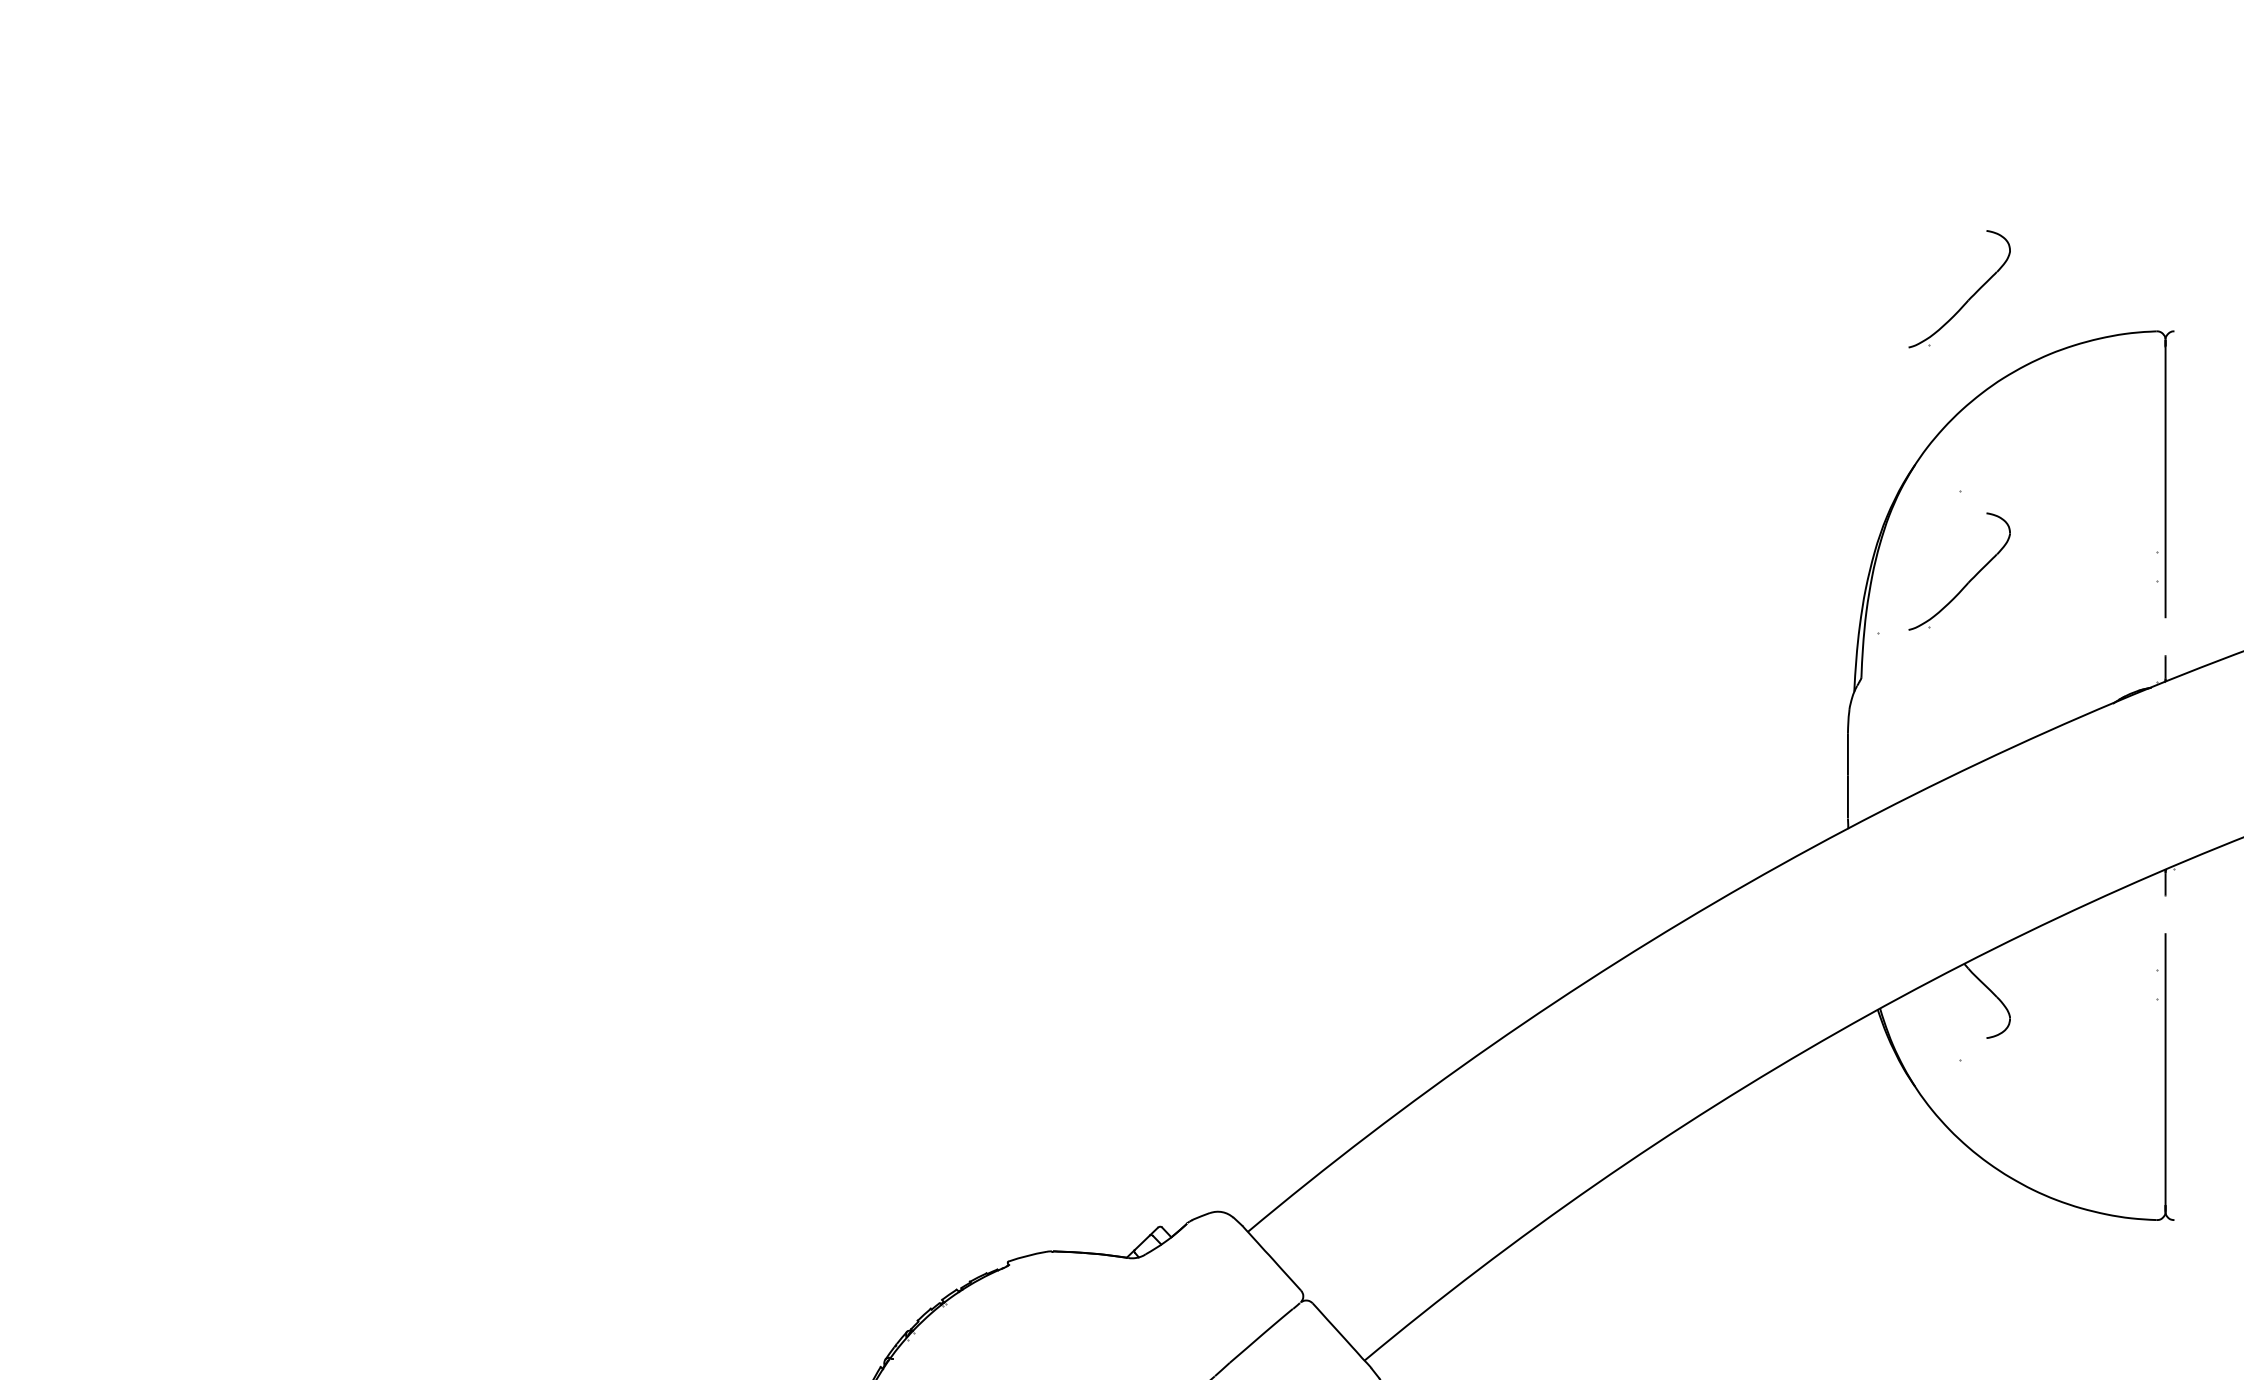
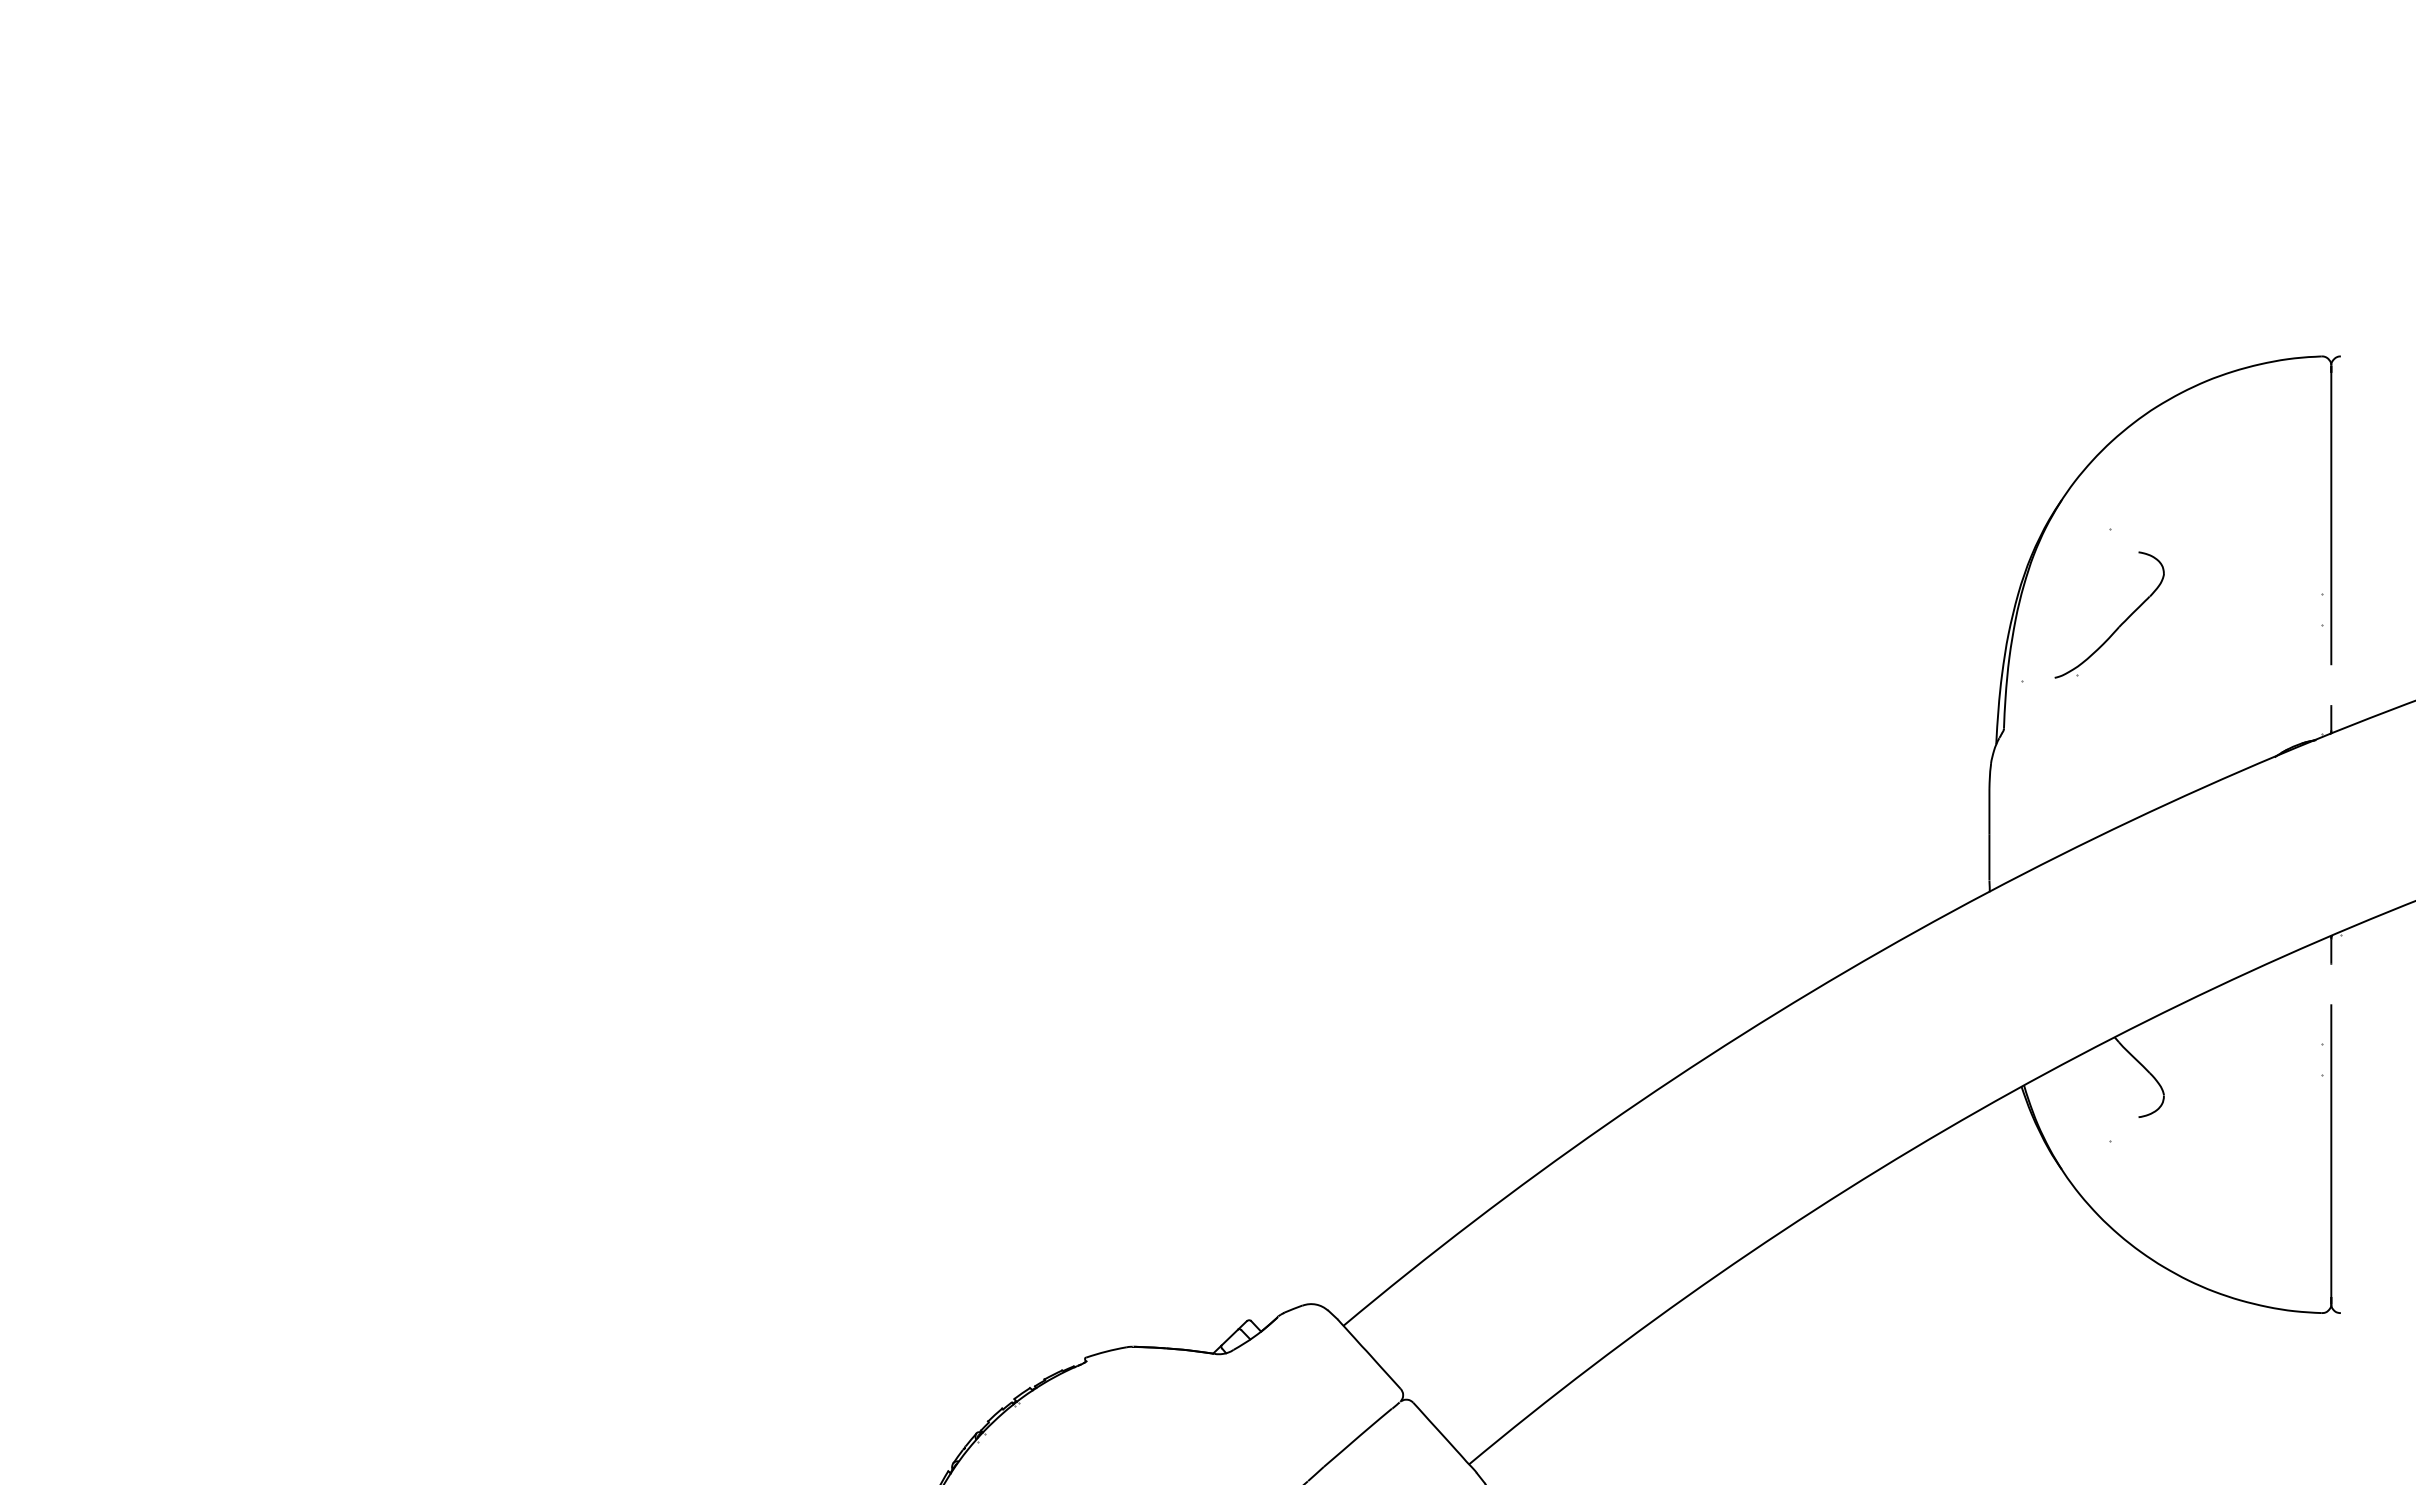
part: (1969, 297) -> (2120, 320), removed

